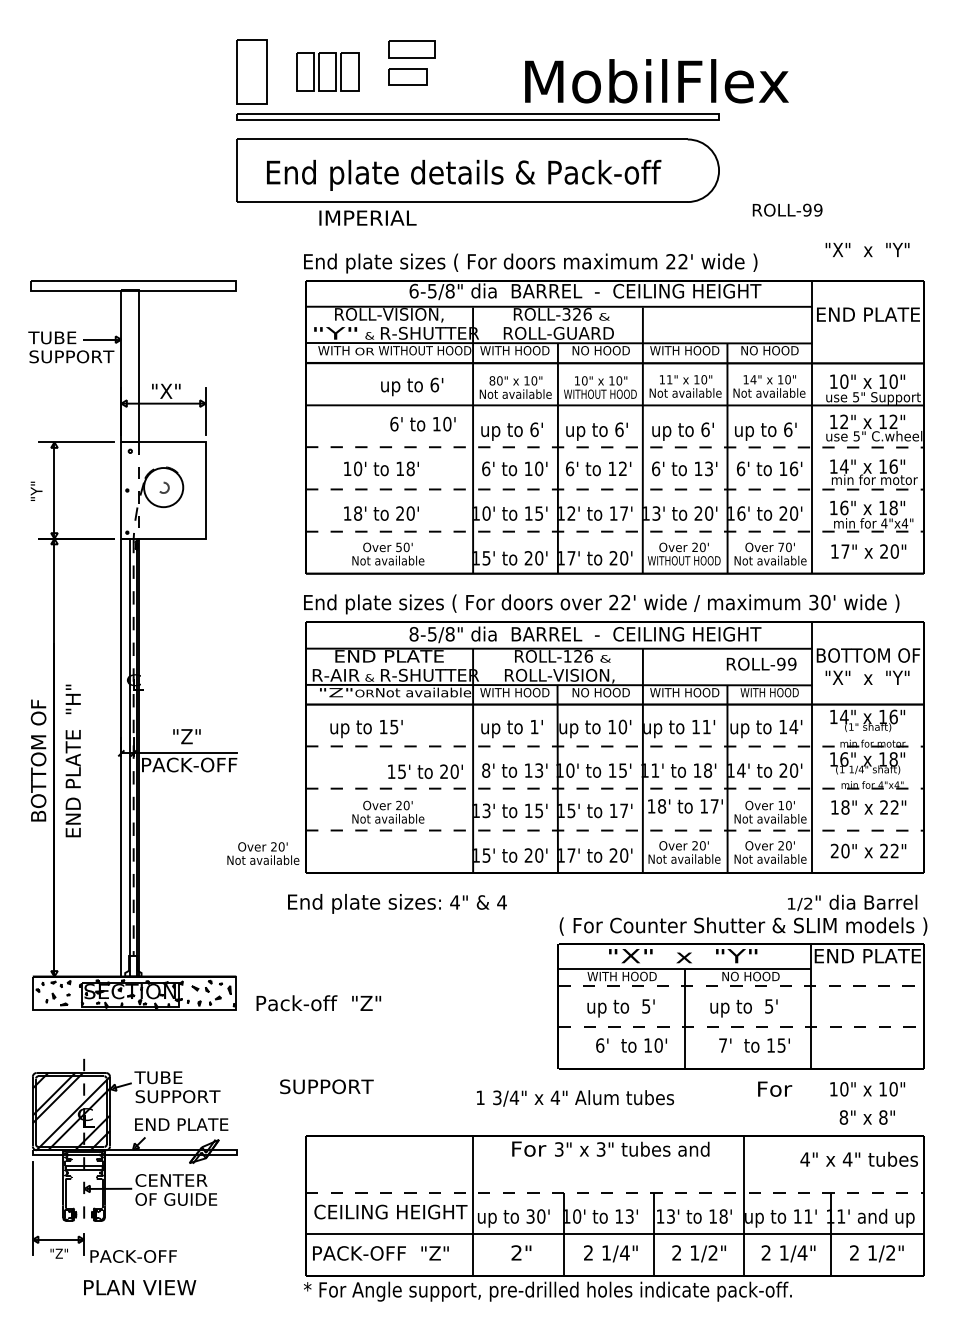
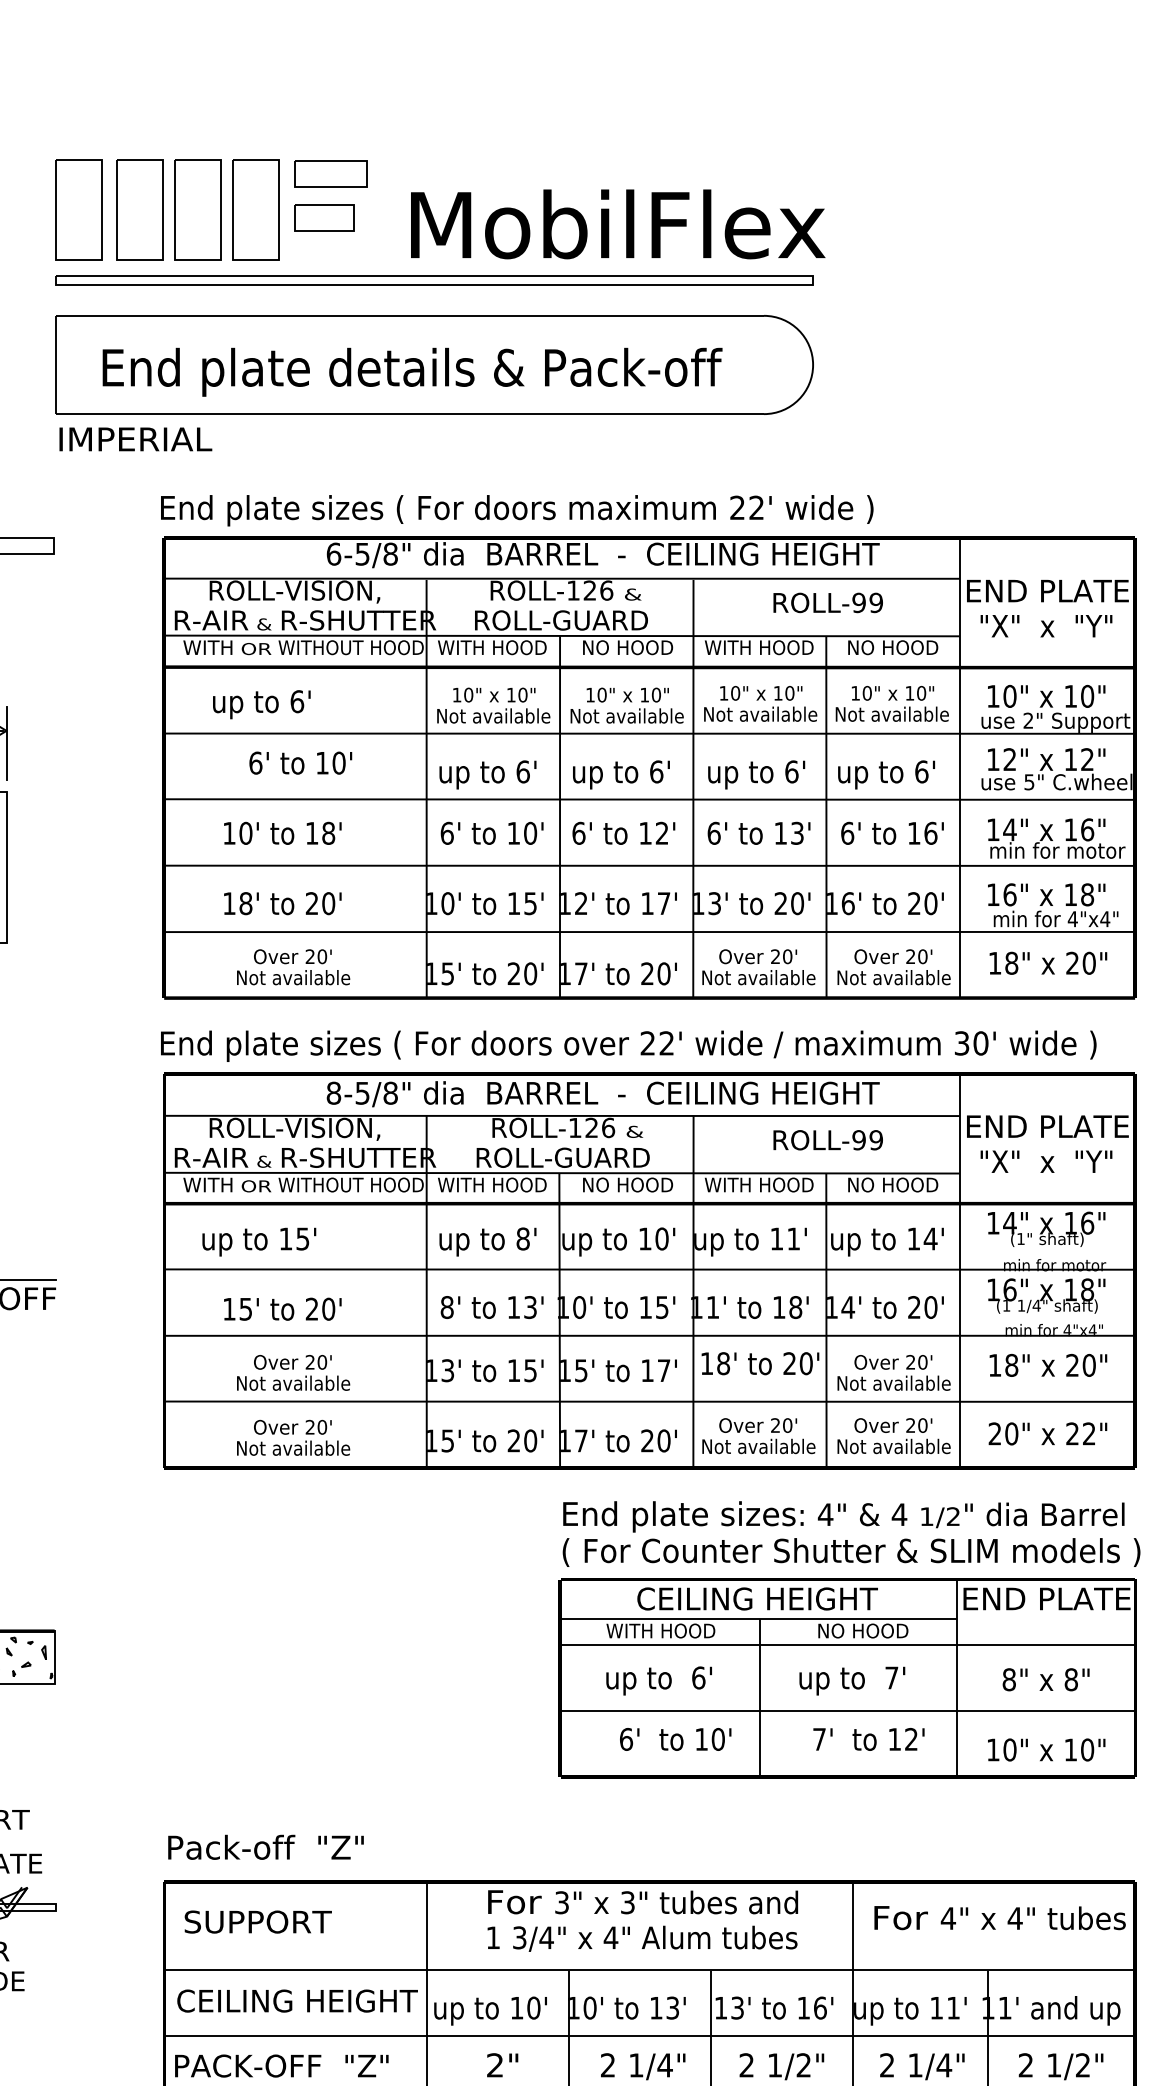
part: (327, 71) -> (197, 209), size x1.67
text: (656, 81) -> (617, 224), moved
text: (787, 209) -> (827, 601), moved
text: (367, 217) -> (135, 438), moved
text: (867, 250) -> (1046, 626), moved
text: (566, 314) -> (573, 590), ROLL-326 -> ROLL-126
text: (335, 333) -> (210, 620), "Y" -> R-AIR
text: (669, 379) -> (735, 692), 11" -> 10"
text: (753, 379) -> (867, 692), 14" -> 10"
text: (492, 380) -> (457, 694), 80" -> 10"
text: (412, 386) -> (262, 703), moved
text: (600, 393) -> (626, 714), WITHOUT HOOD -> Not available
text: (855, 397) -> (1027, 721), 5" -> 2"
text: (422, 423) -> (300, 762), moved
line: (615, 447) -> (650, 799), dashed -> solid
line: (615, 489) -> (650, 865), dashed -> solid
line: (615, 531) -> (650, 931), dashed -> solid
text: (780, 546) -> (909, 955), 70' -> 20'
text: (398, 547) -> (309, 956), 50' -> 20'
text: (845, 551) -> (1011, 963), 17" -> 18"
text: (683, 560) -> (757, 977), WITHOUT HOOD -> Not available
text: (868, 655) -> (1047, 1126), BOTTOM OF -> END PLATE
text: (389, 657) -> (295, 1129), END PLATE -> ROLL-VISION,
text: (761, 663) -> (827, 1139), moved
text: (562, 675) -> (567, 1158), ROLL-VISION, -> ROLL-GUARD
text: (335, 692) -> (210, 1184), "Z" -> WITH
text: (423, 692) -> (348, 1184), Not available -> WITHOUT HOOD
text: (769, 692) -> (892, 1184), WITH HOOD -> NO HOOD
text: (534, 726) -> (523, 1238), 1' -> 8'
line: (615, 746) -> (650, 1269), dashed -> solid
text: (425, 771) -> (282, 1308), moved
line: (615, 788) -> (650, 1335), dashed -> solid
text: (780, 805) -> (909, 1362), 10' -> 20'
text: (709, 806) -> (798, 1363), 17' -> 20'
text: (894, 807) -> (1088, 1365), 22" -> 20"
line: (615, 830) -> (650, 1401), dashed -> solid
text: (263, 853) -> (293, 1437), moved
text: (397, 903) -> (735, 1516), moved
text: (683, 955) -> (757, 1597), "X"  x  "Y" -> CEILING HEIGHT
line: (741, 985) -> (848, 1645), dashed -> solid
text: (318, 1003) -> (265, 1847), moved
text: (646, 1006) -> (699, 1678), 5' -> 6'
text: (769, 1006) -> (892, 1678), 5' -> 7'
line: (741, 1027) -> (848, 1711), dashed -> solid
text: (781, 1045) -> (911, 1739), 15' -> 12'
text: (326, 1086) -> (257, 1921), moved
text: (775, 1088) -> (901, 1916), moved
text: (867, 1089) -> (1046, 1750), moved
text: (575, 1098) -> (642, 1938), moved
text: (866, 1117) -> (1044, 1679), moved
line: (615, 1192) -> (650, 1970), dashed -> solid
text: (530, 1216) -> (516, 2008), 30' -> 10'
text: (723, 1216) -> (820, 2008), 18' -> 16'

